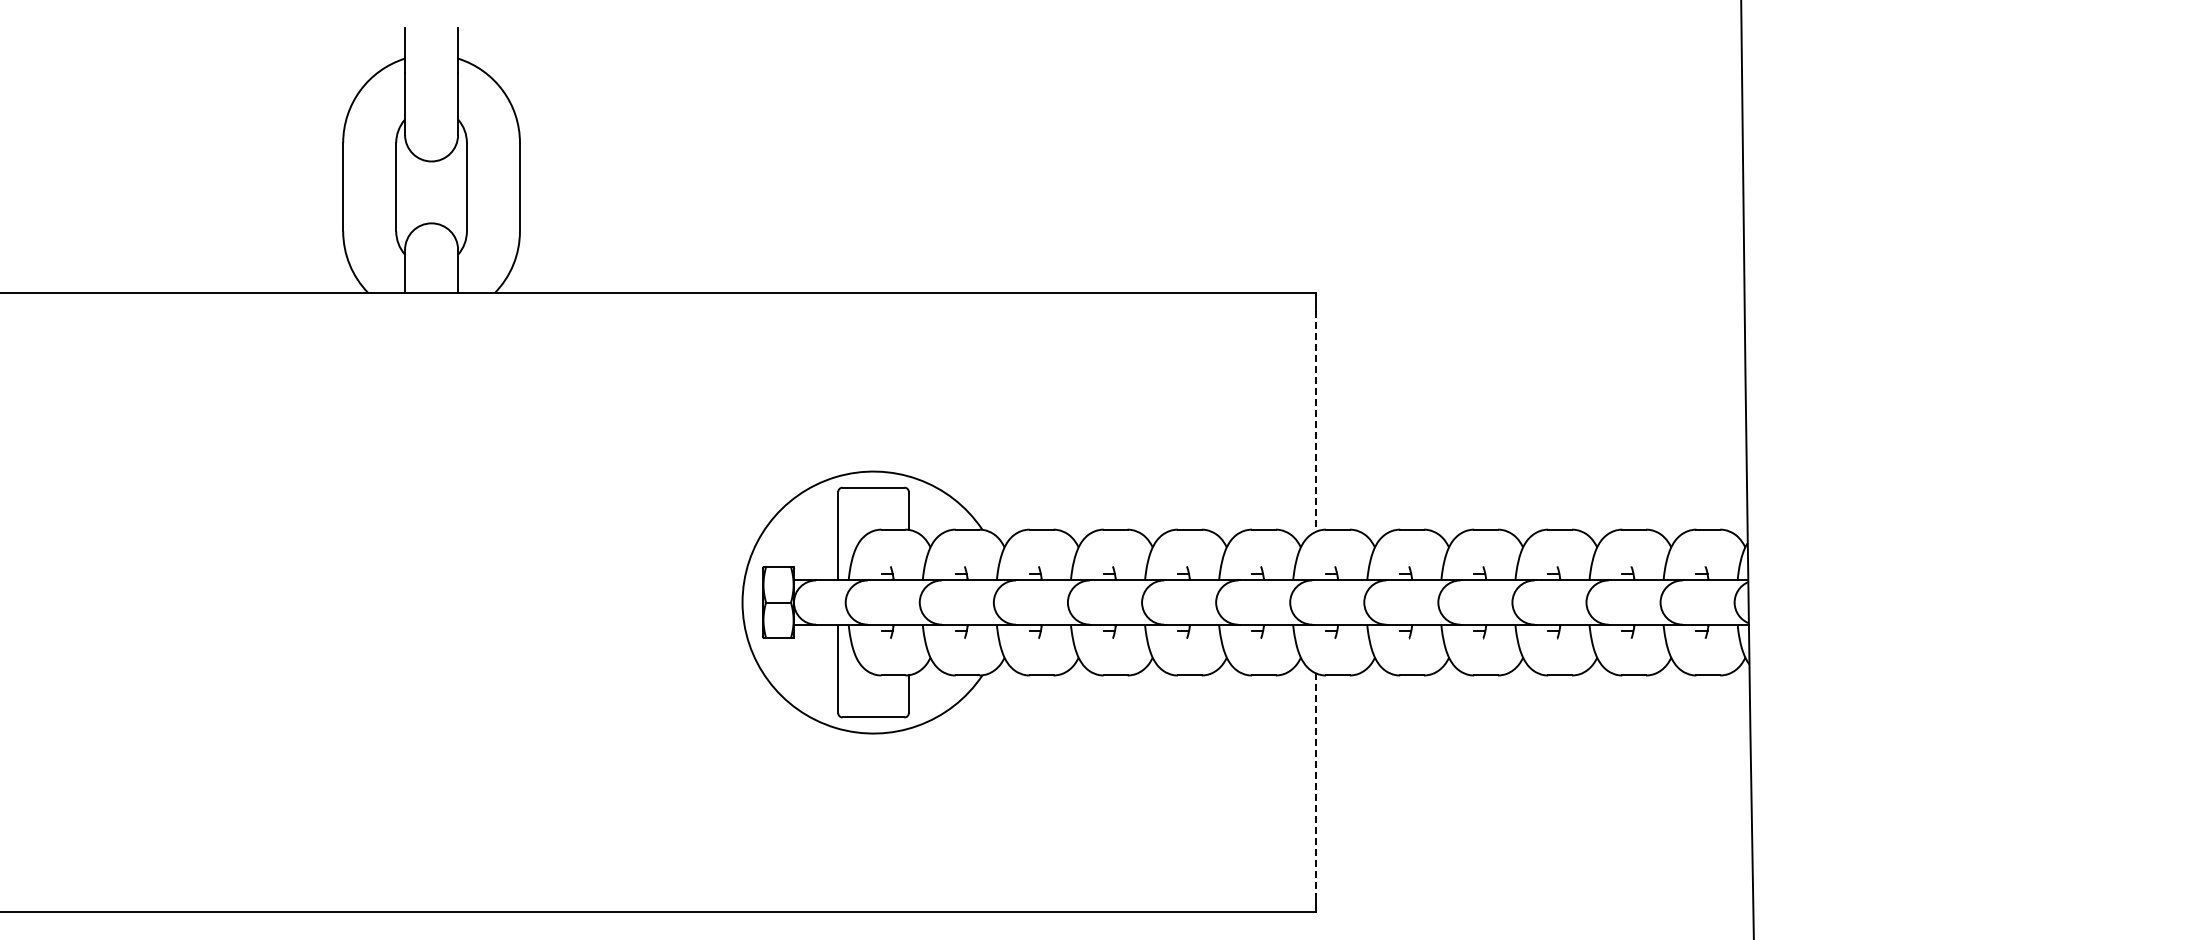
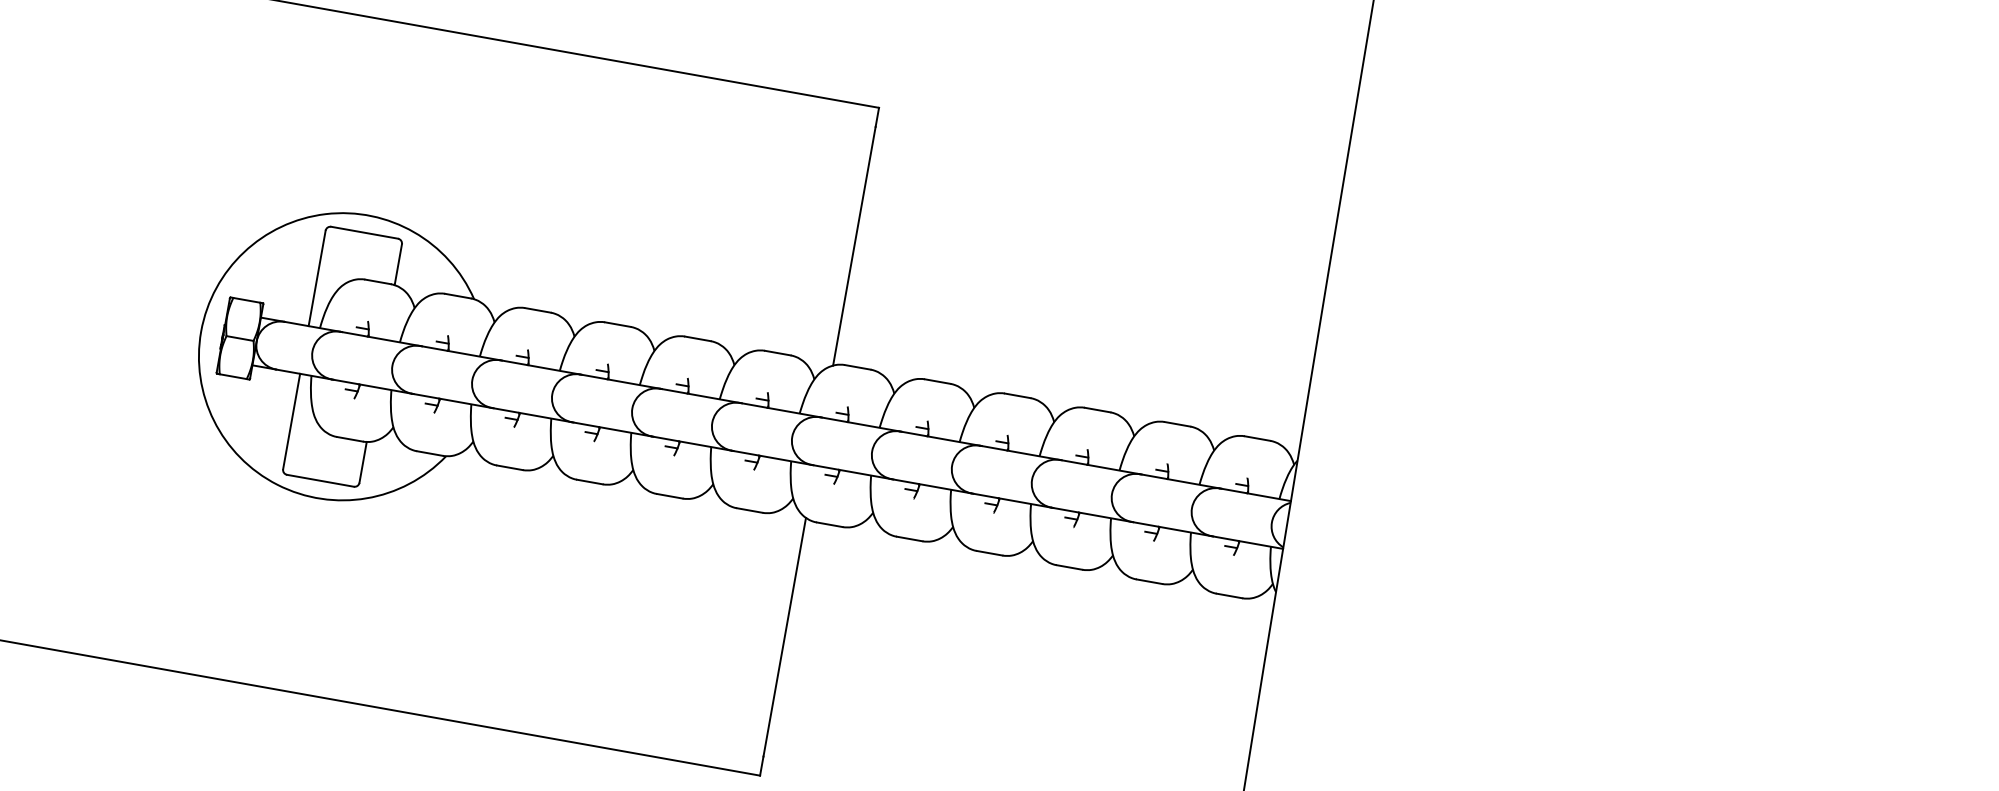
line: (1315, 421) -> (854, 246), dashed -> solid
line: (1315, 783) -> (784, 637), dashed -> solid

